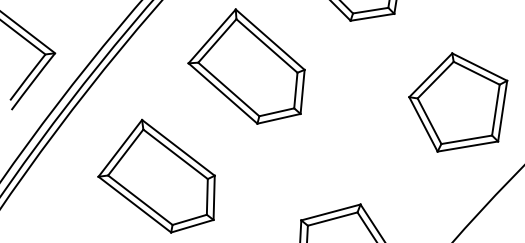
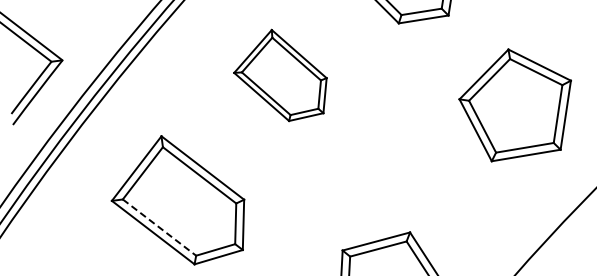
part: (246, 66) -> (280, 75), size x0.7
part: (457, 102) -> (514, 105), moved
line: (140, 200) -> (159, 227), solid -> dashed

